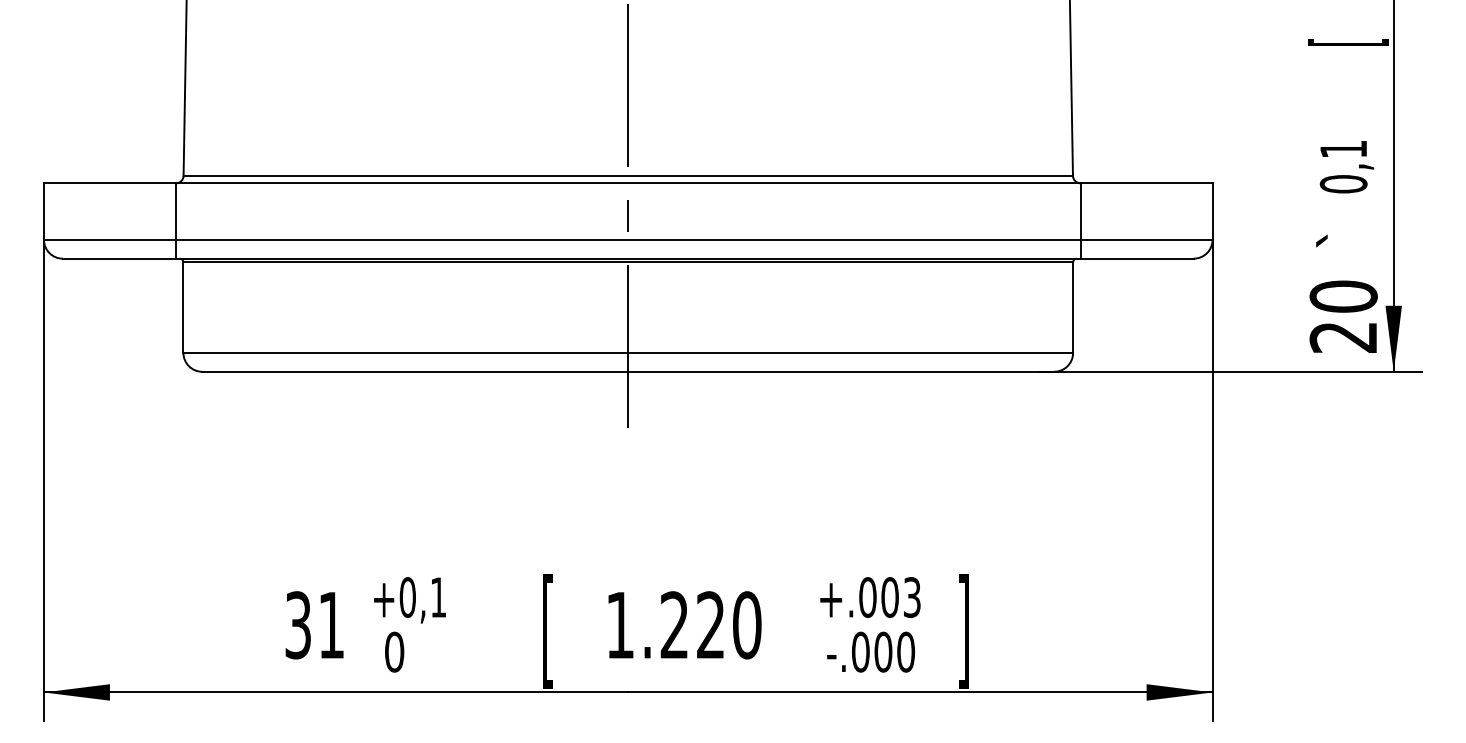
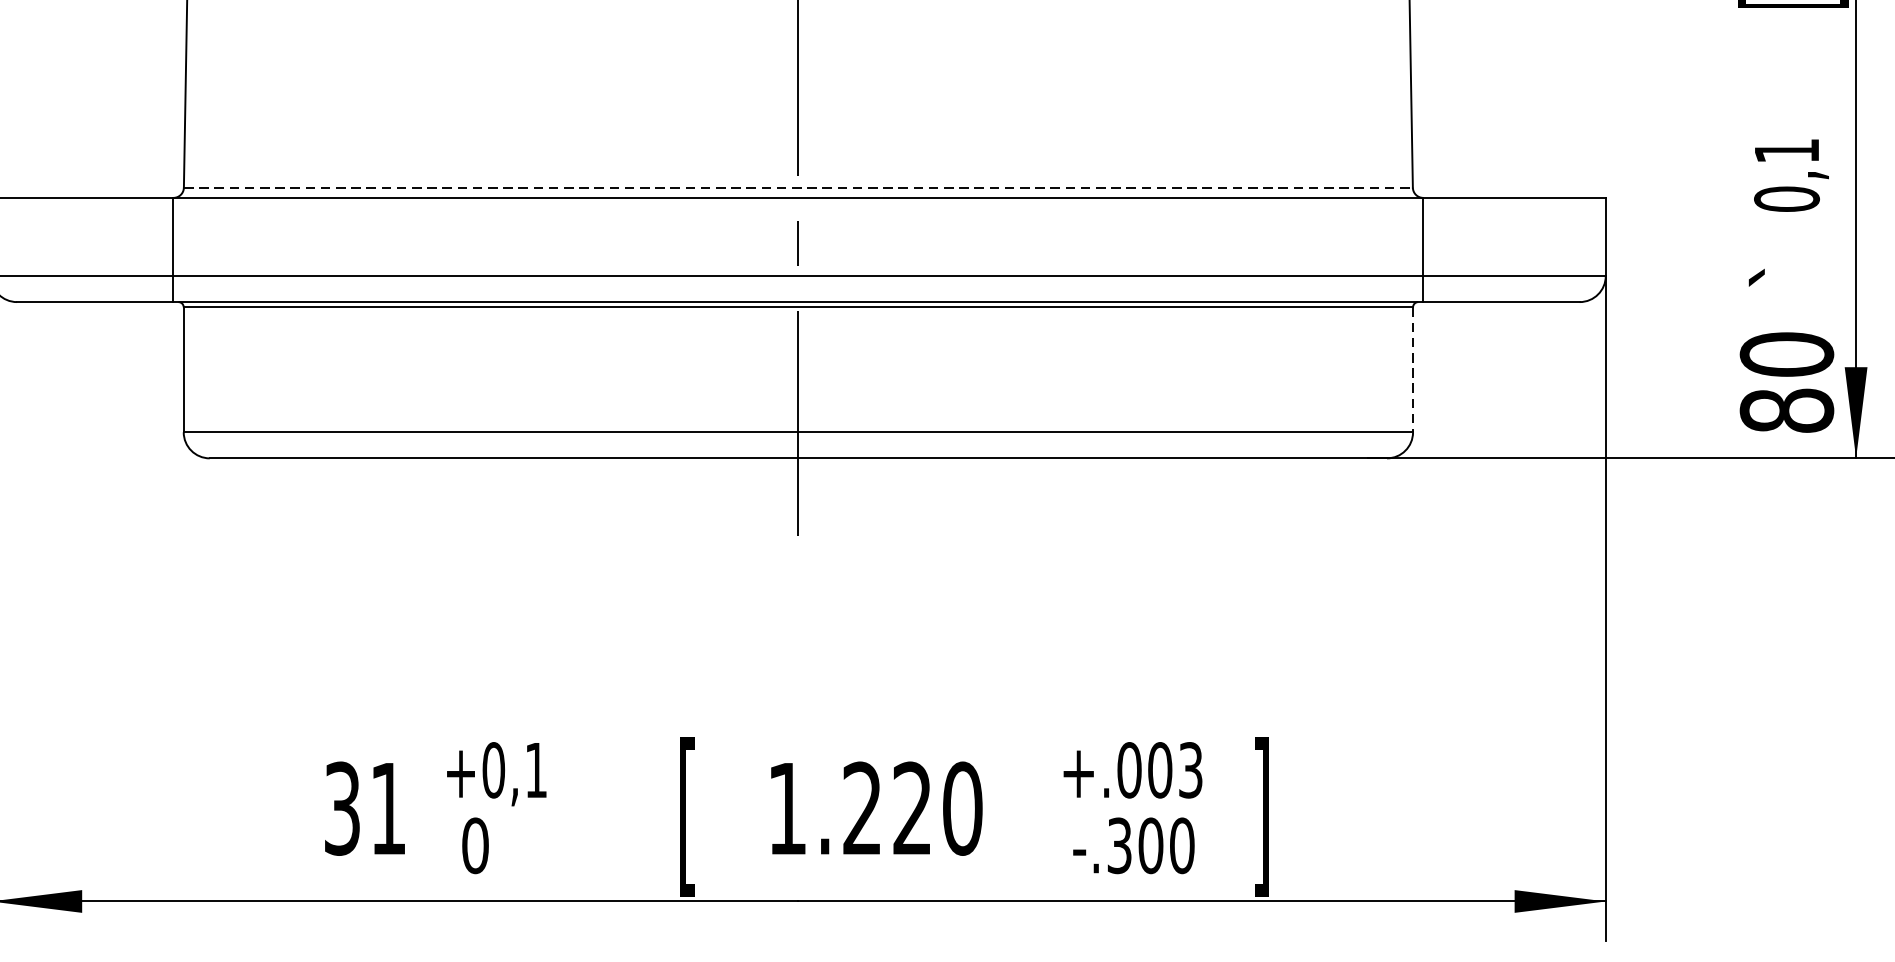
line: (628, 175) -> (798, 187), solid -> dashed
line: (1073, 308) -> (1413, 370), solid -> dashed
text: (1343, 337) -> (1786, 410), 20 -> 80
text: (860, 651) -> (1119, 844), -.000 -> -.300

